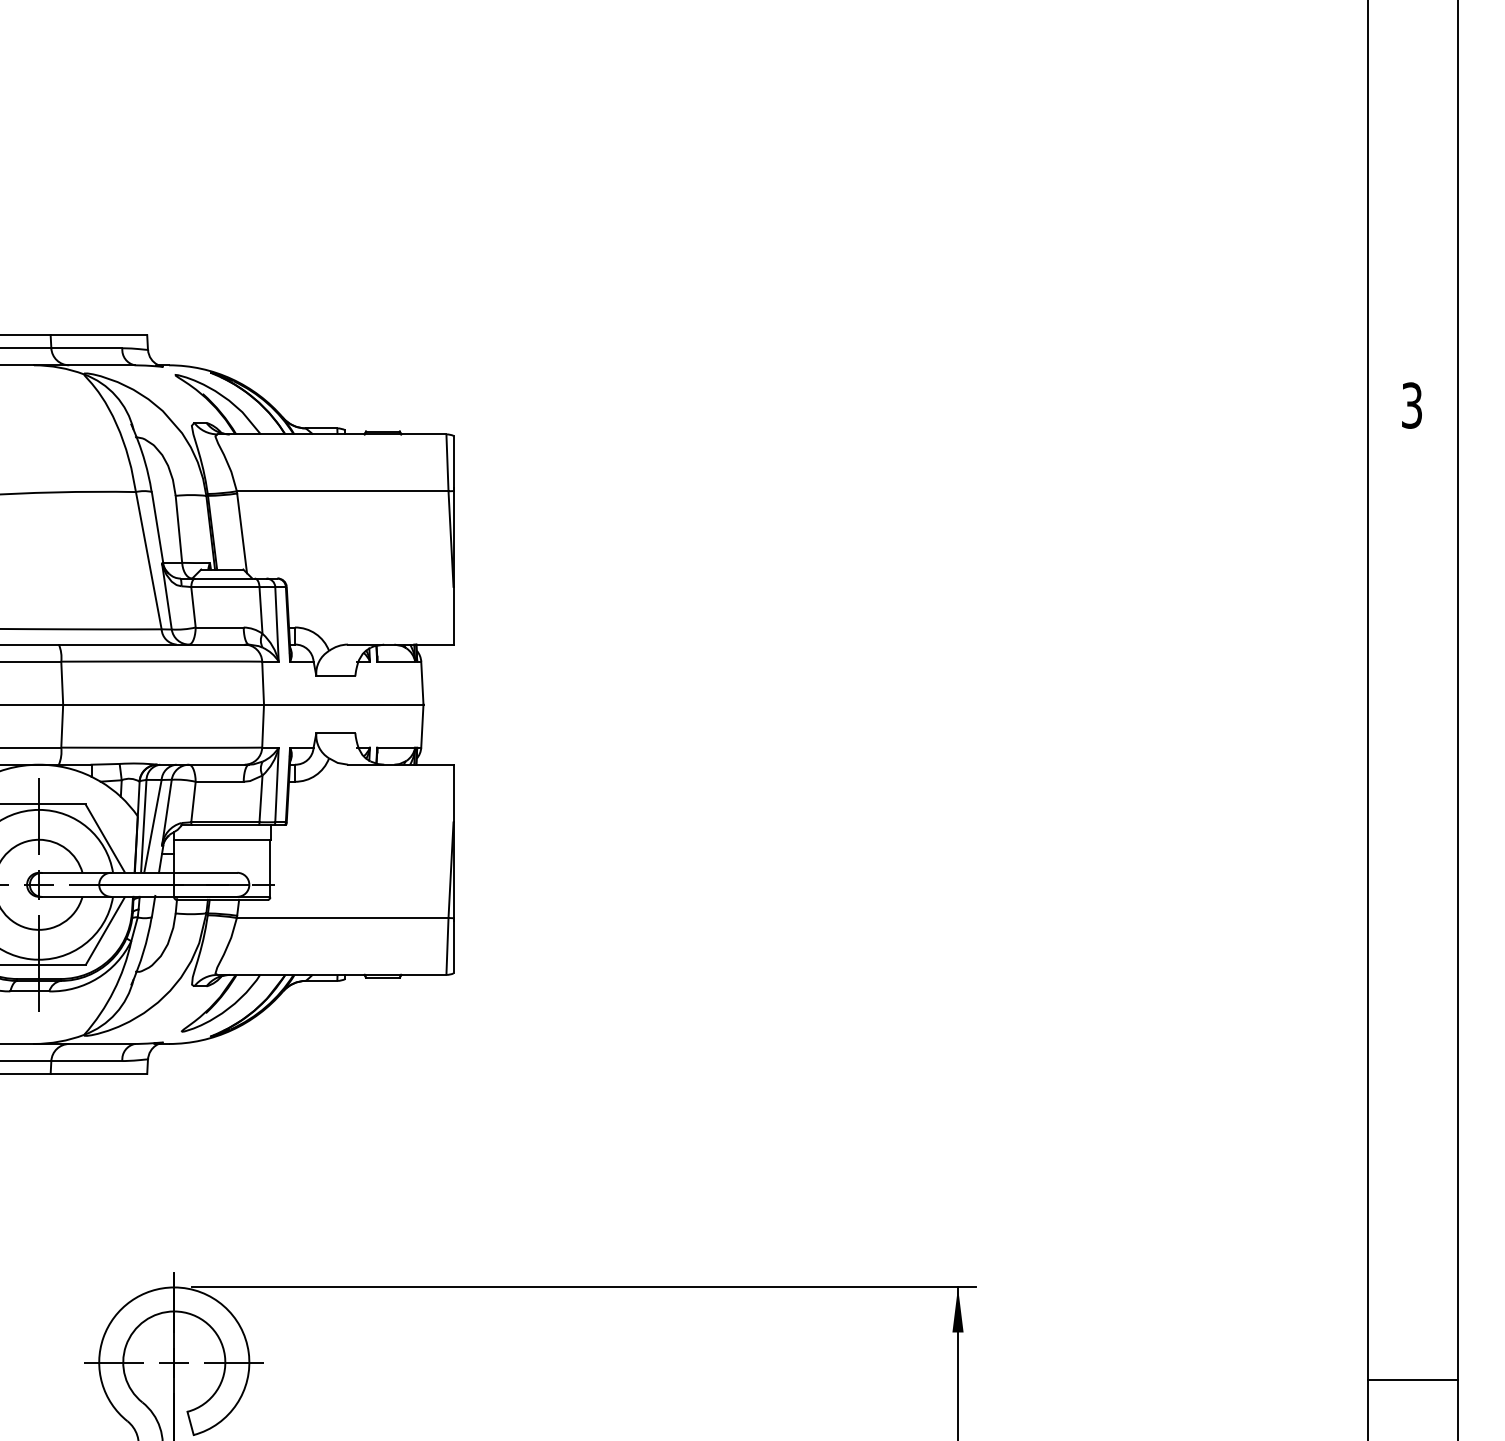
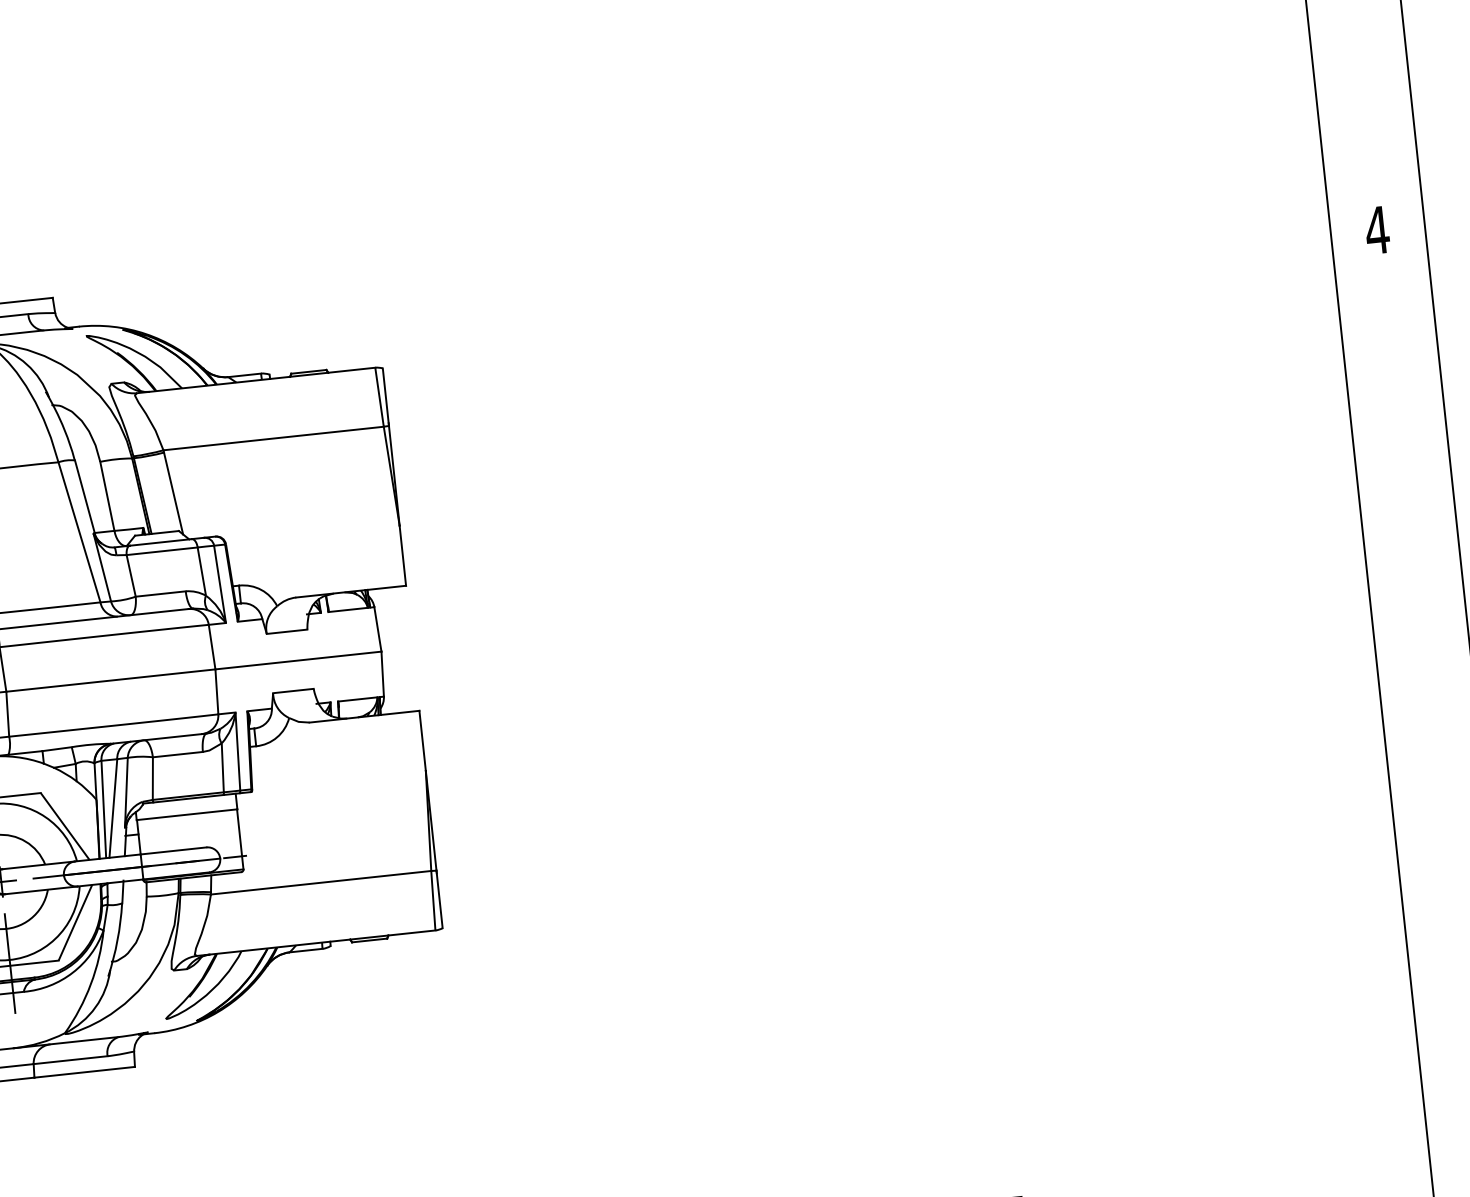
text: (1411, 405) -> (1376, 230), 3 -> 4

